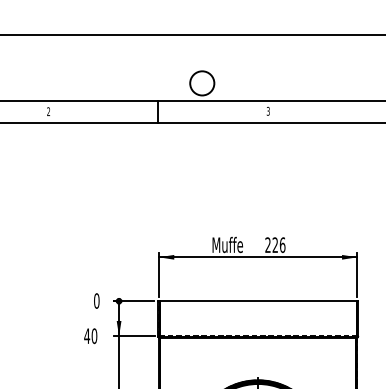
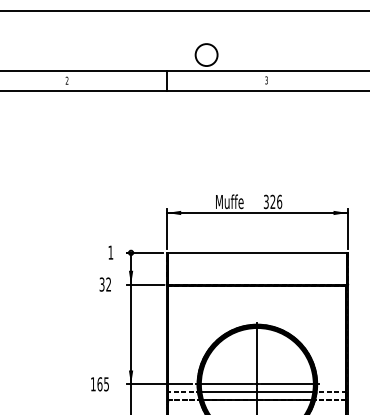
text: (267, 245) -> (265, 202), 226 -> 326
text: (96, 300) -> (110, 252), 0 -> 1
text: (90, 336) -> (105, 284), 40 -> 32

